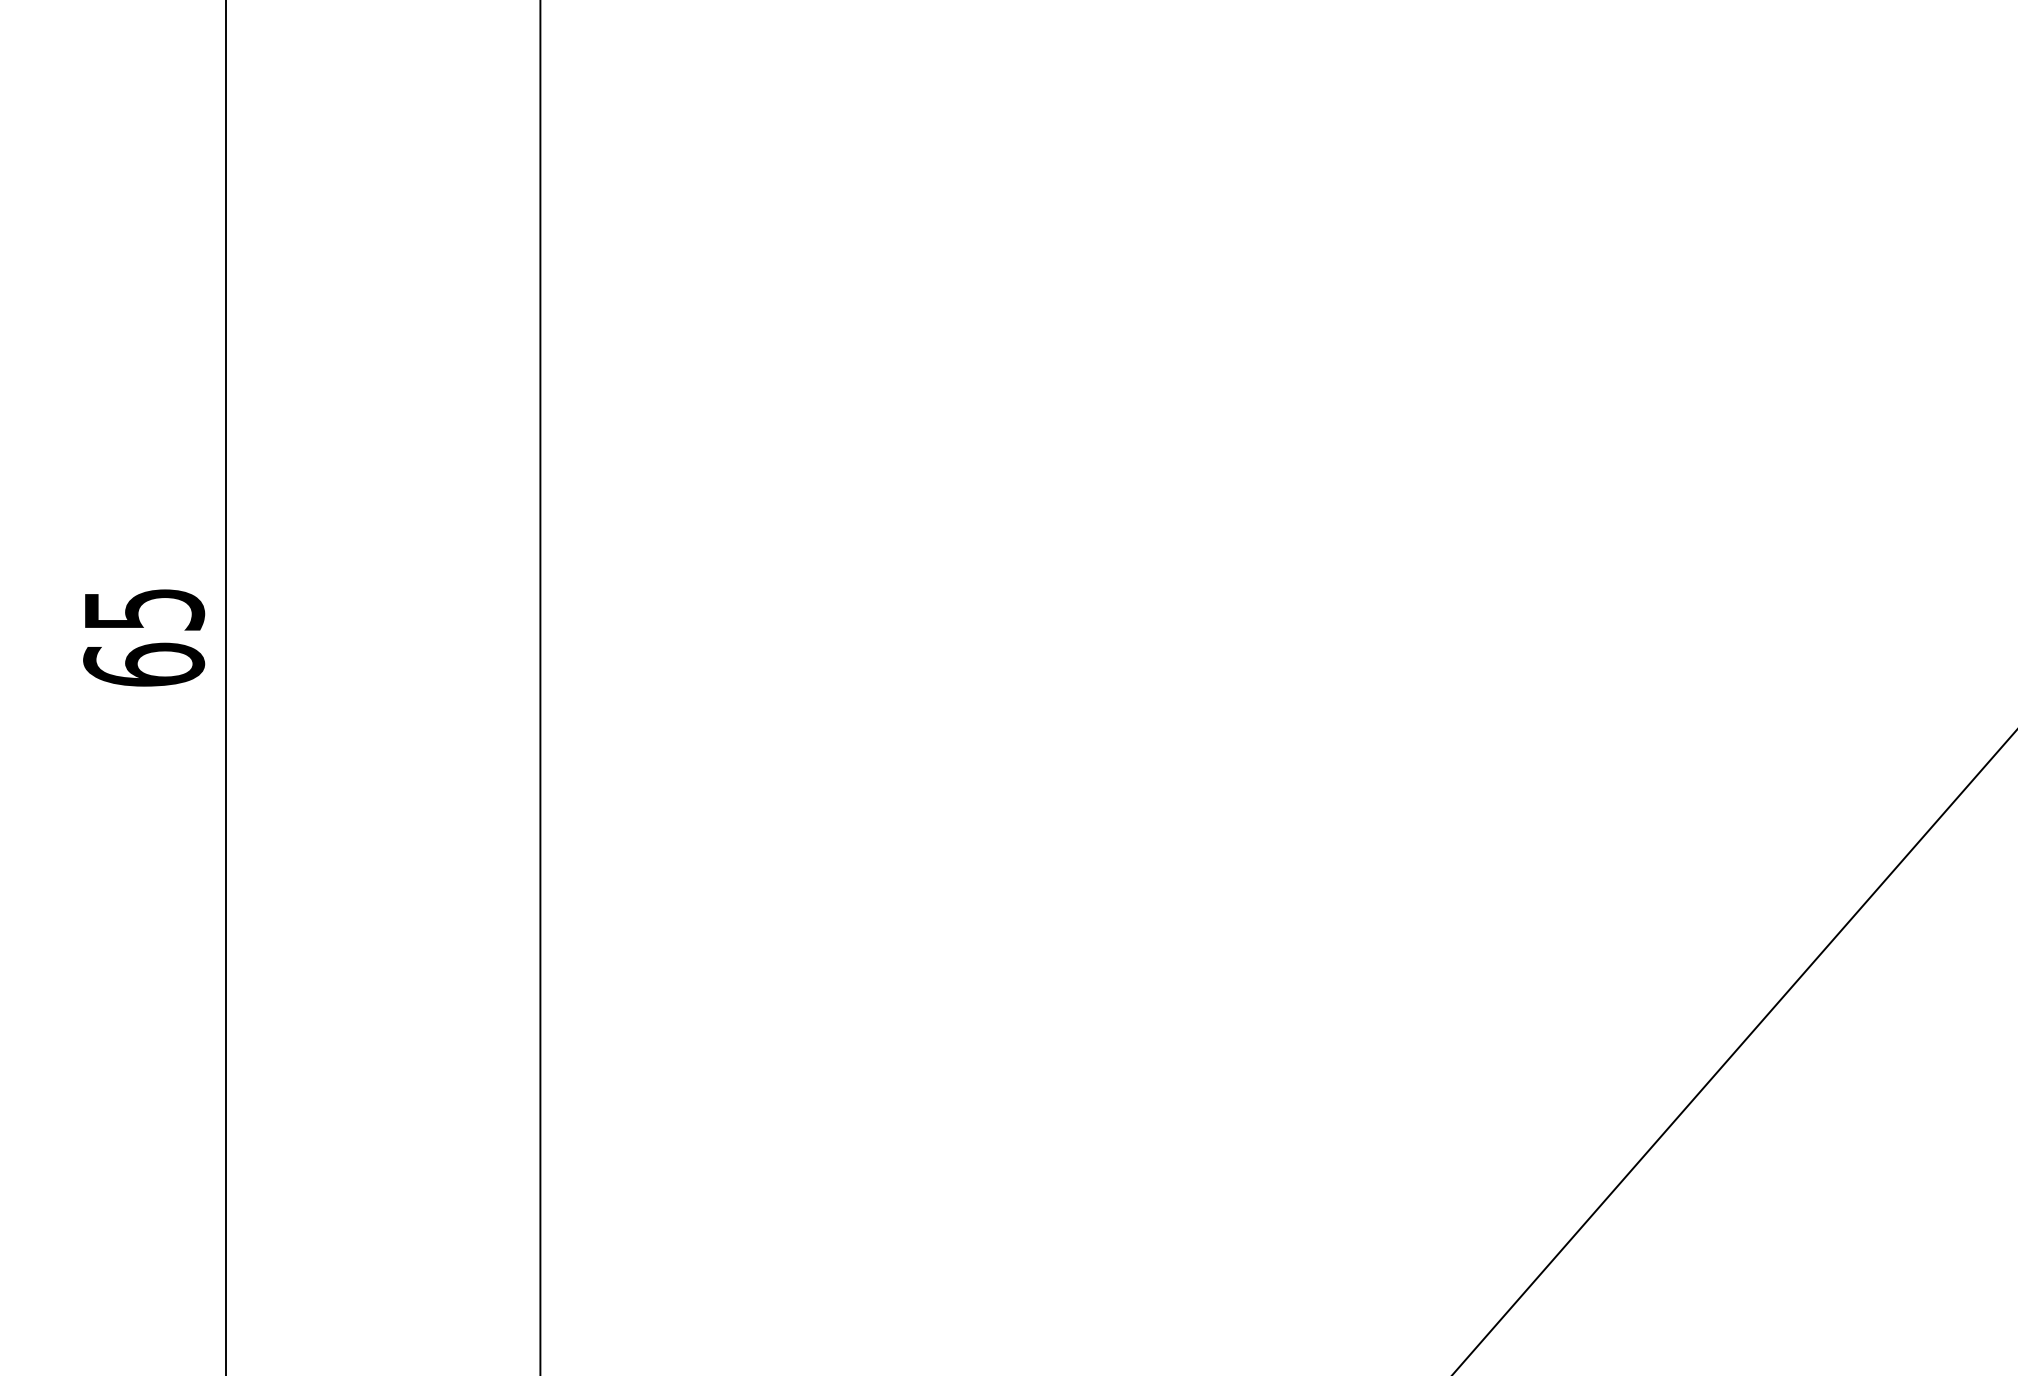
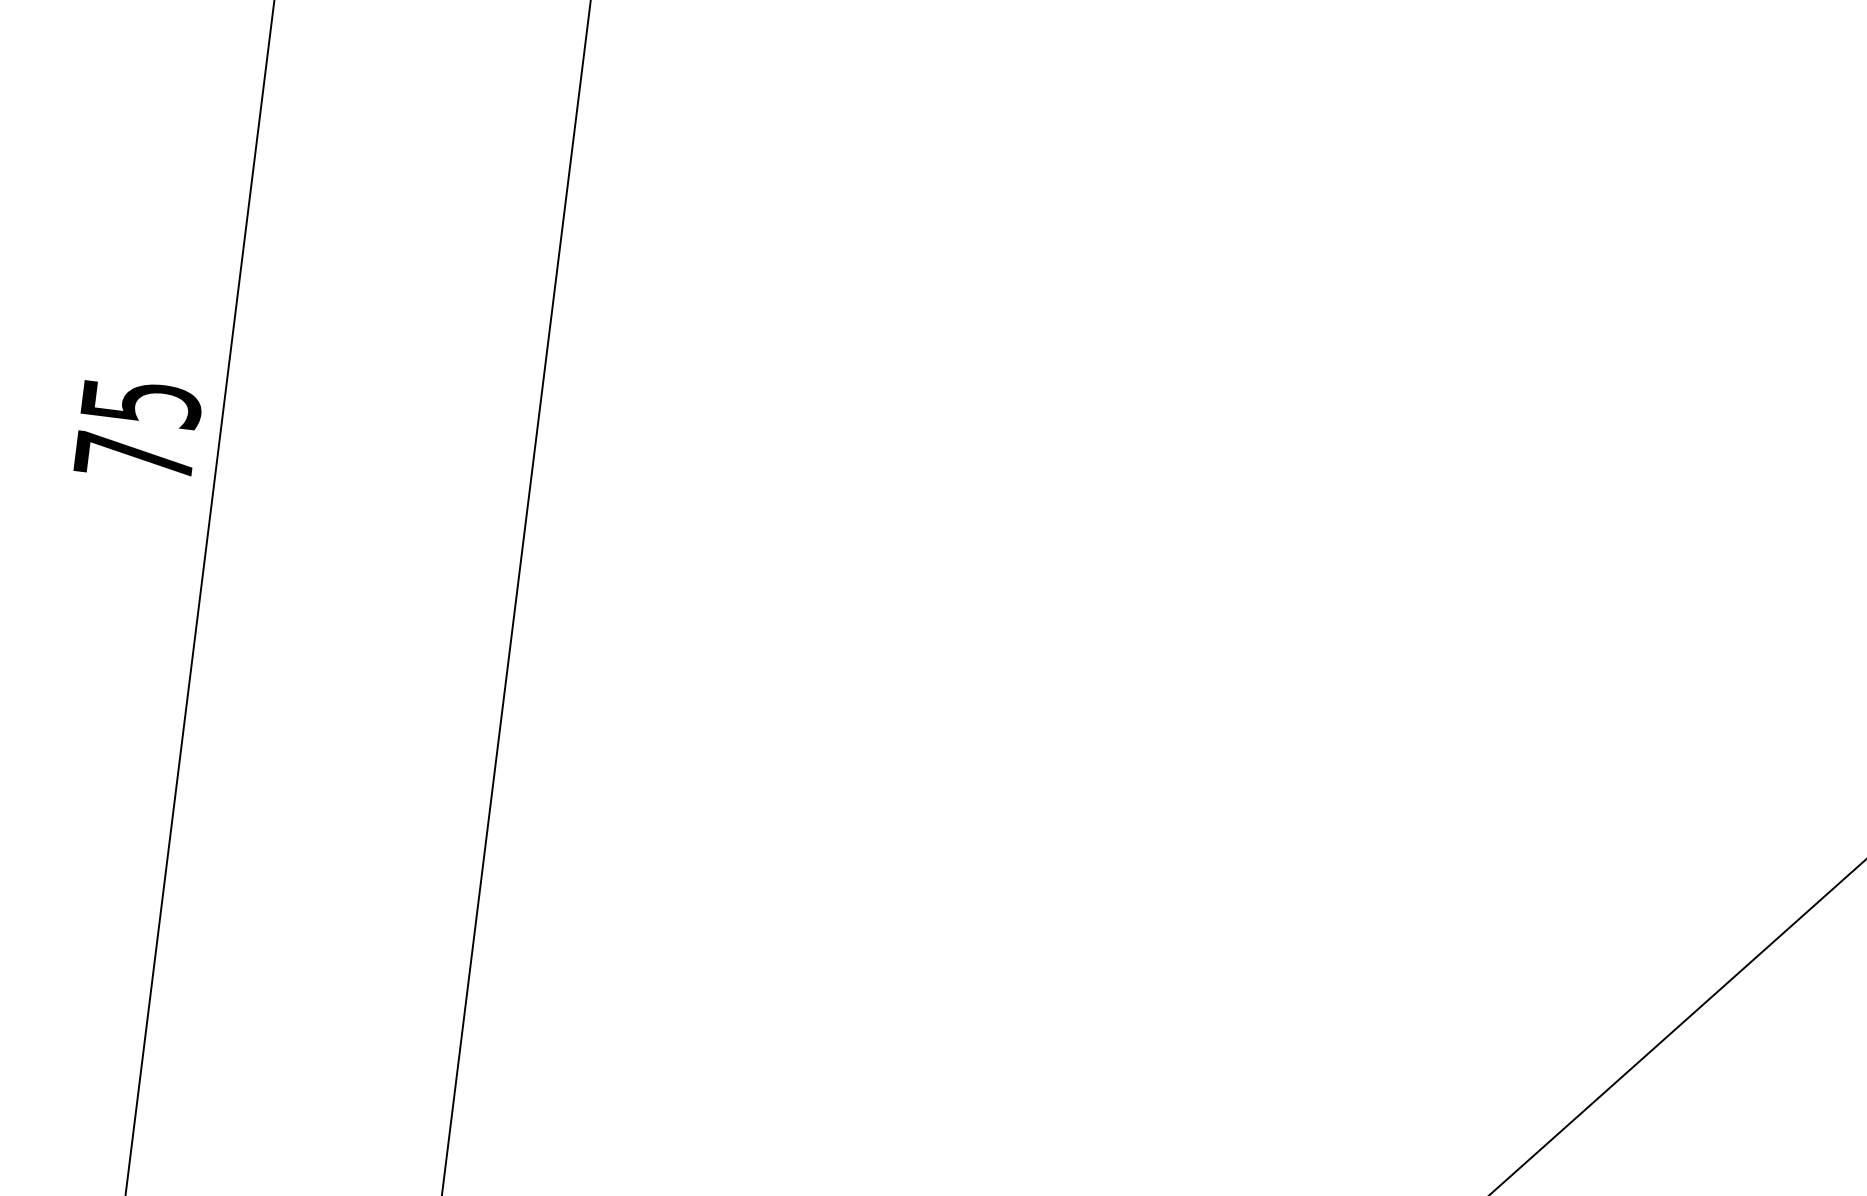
text: (144, 664) -> (134, 457), 65 -> 75

